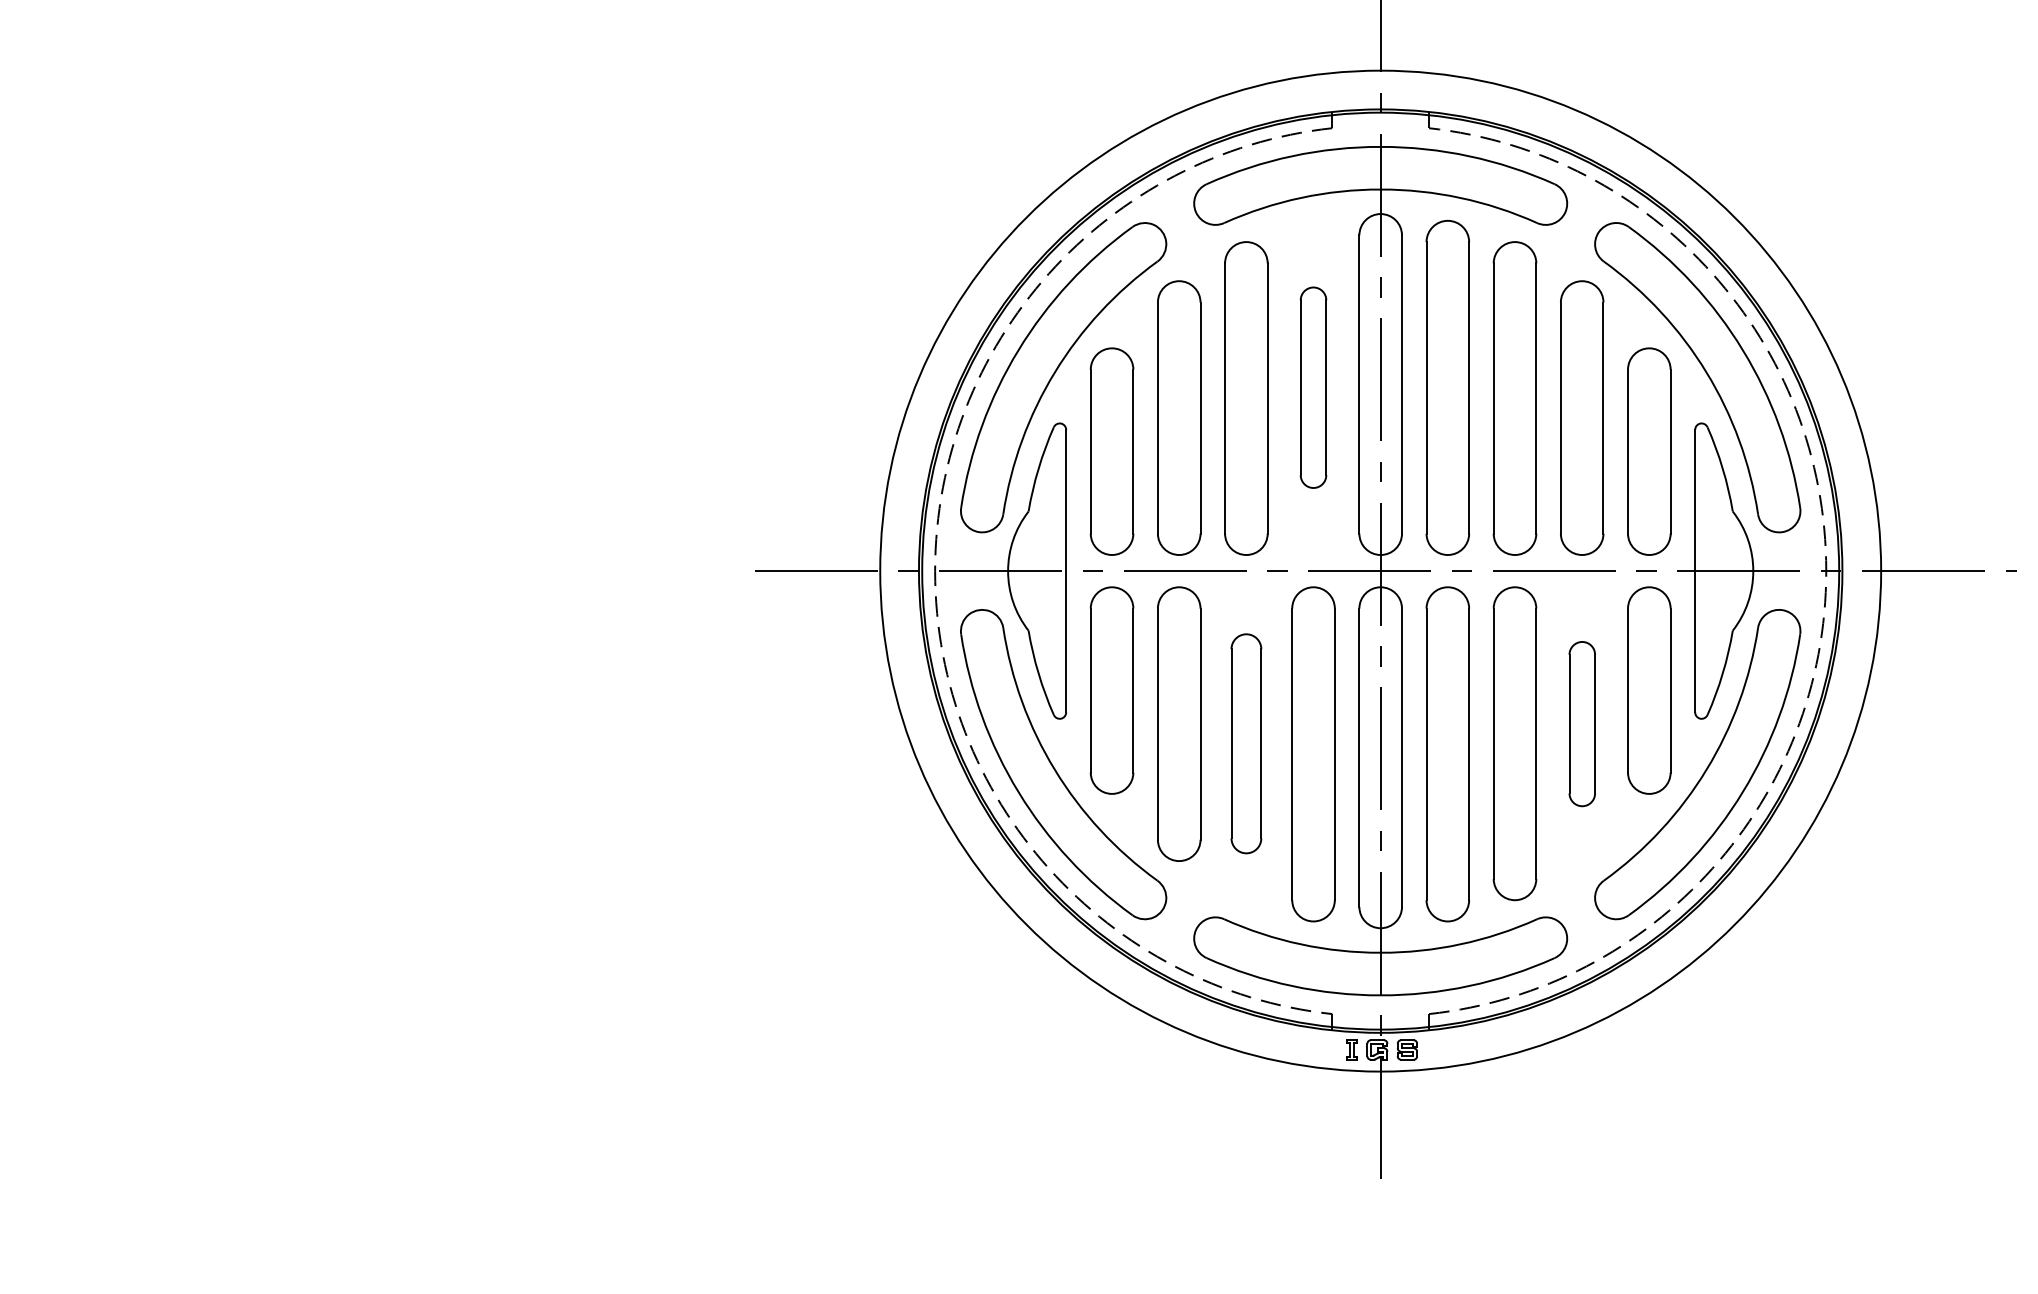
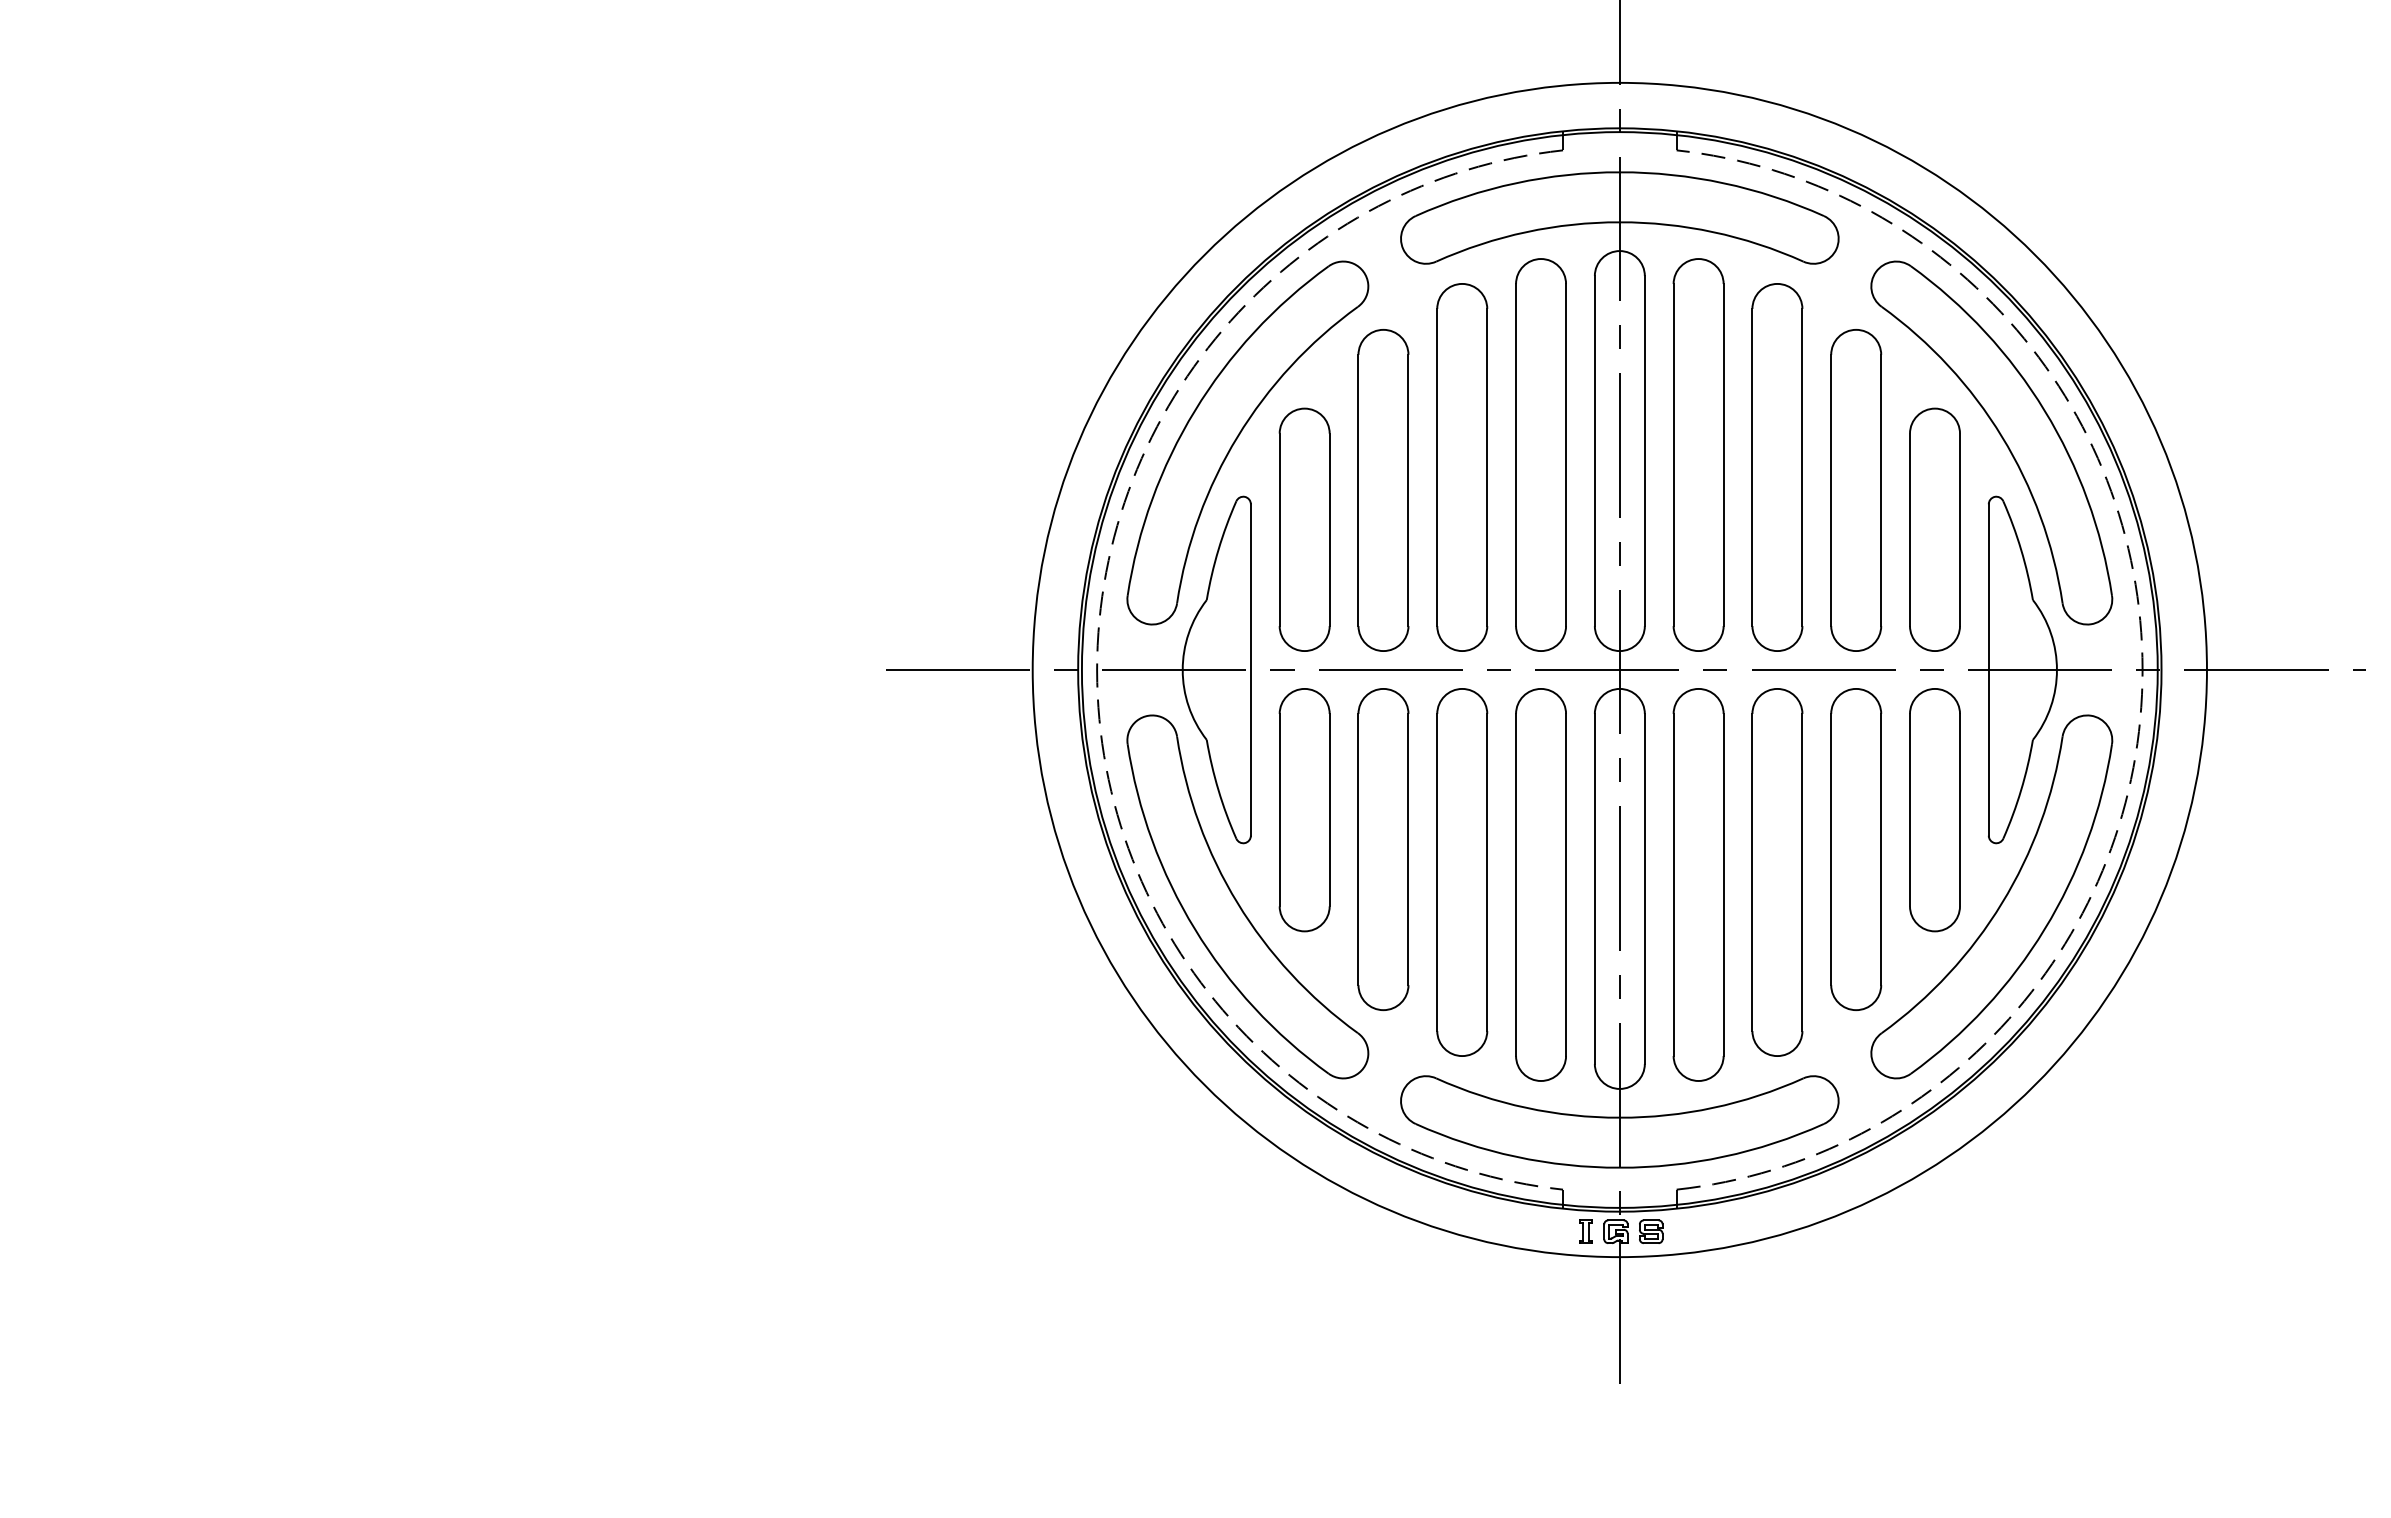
part: (1313, 387) -> (1541, 454), size x1.67
part: (1582, 723) -> (1856, 848), size x1.67
part: (1246, 743) -> (1462, 872), size x1.43

